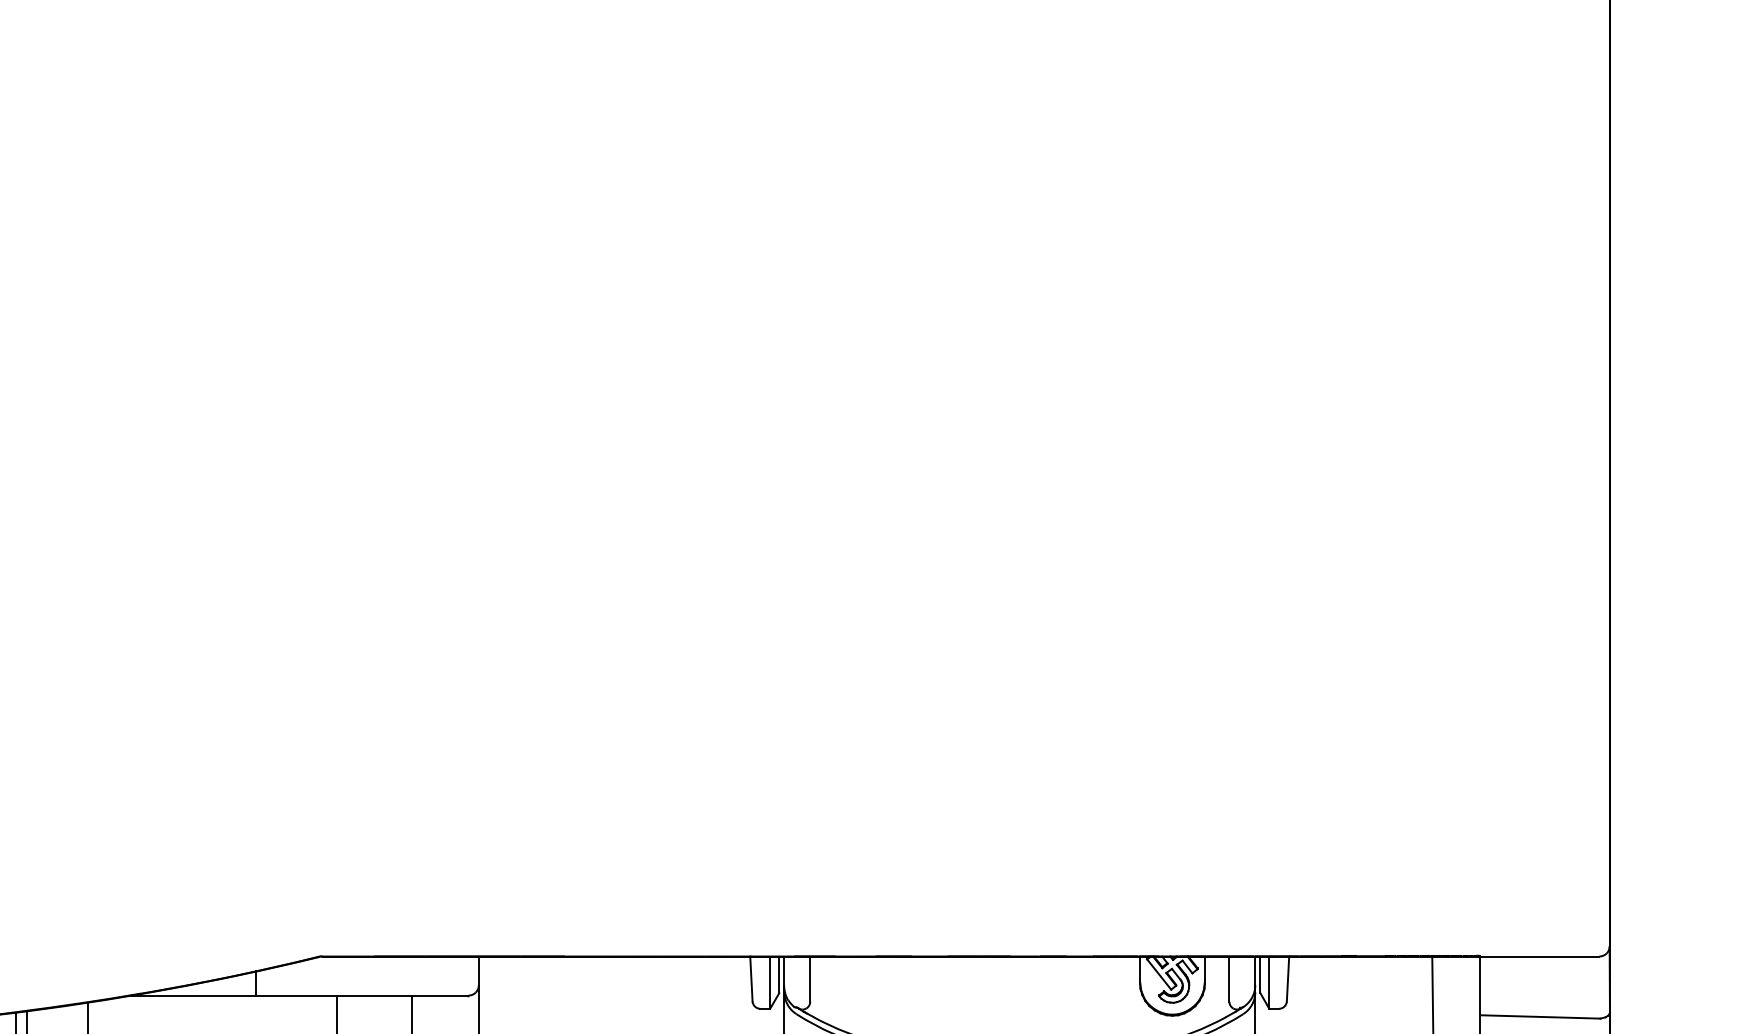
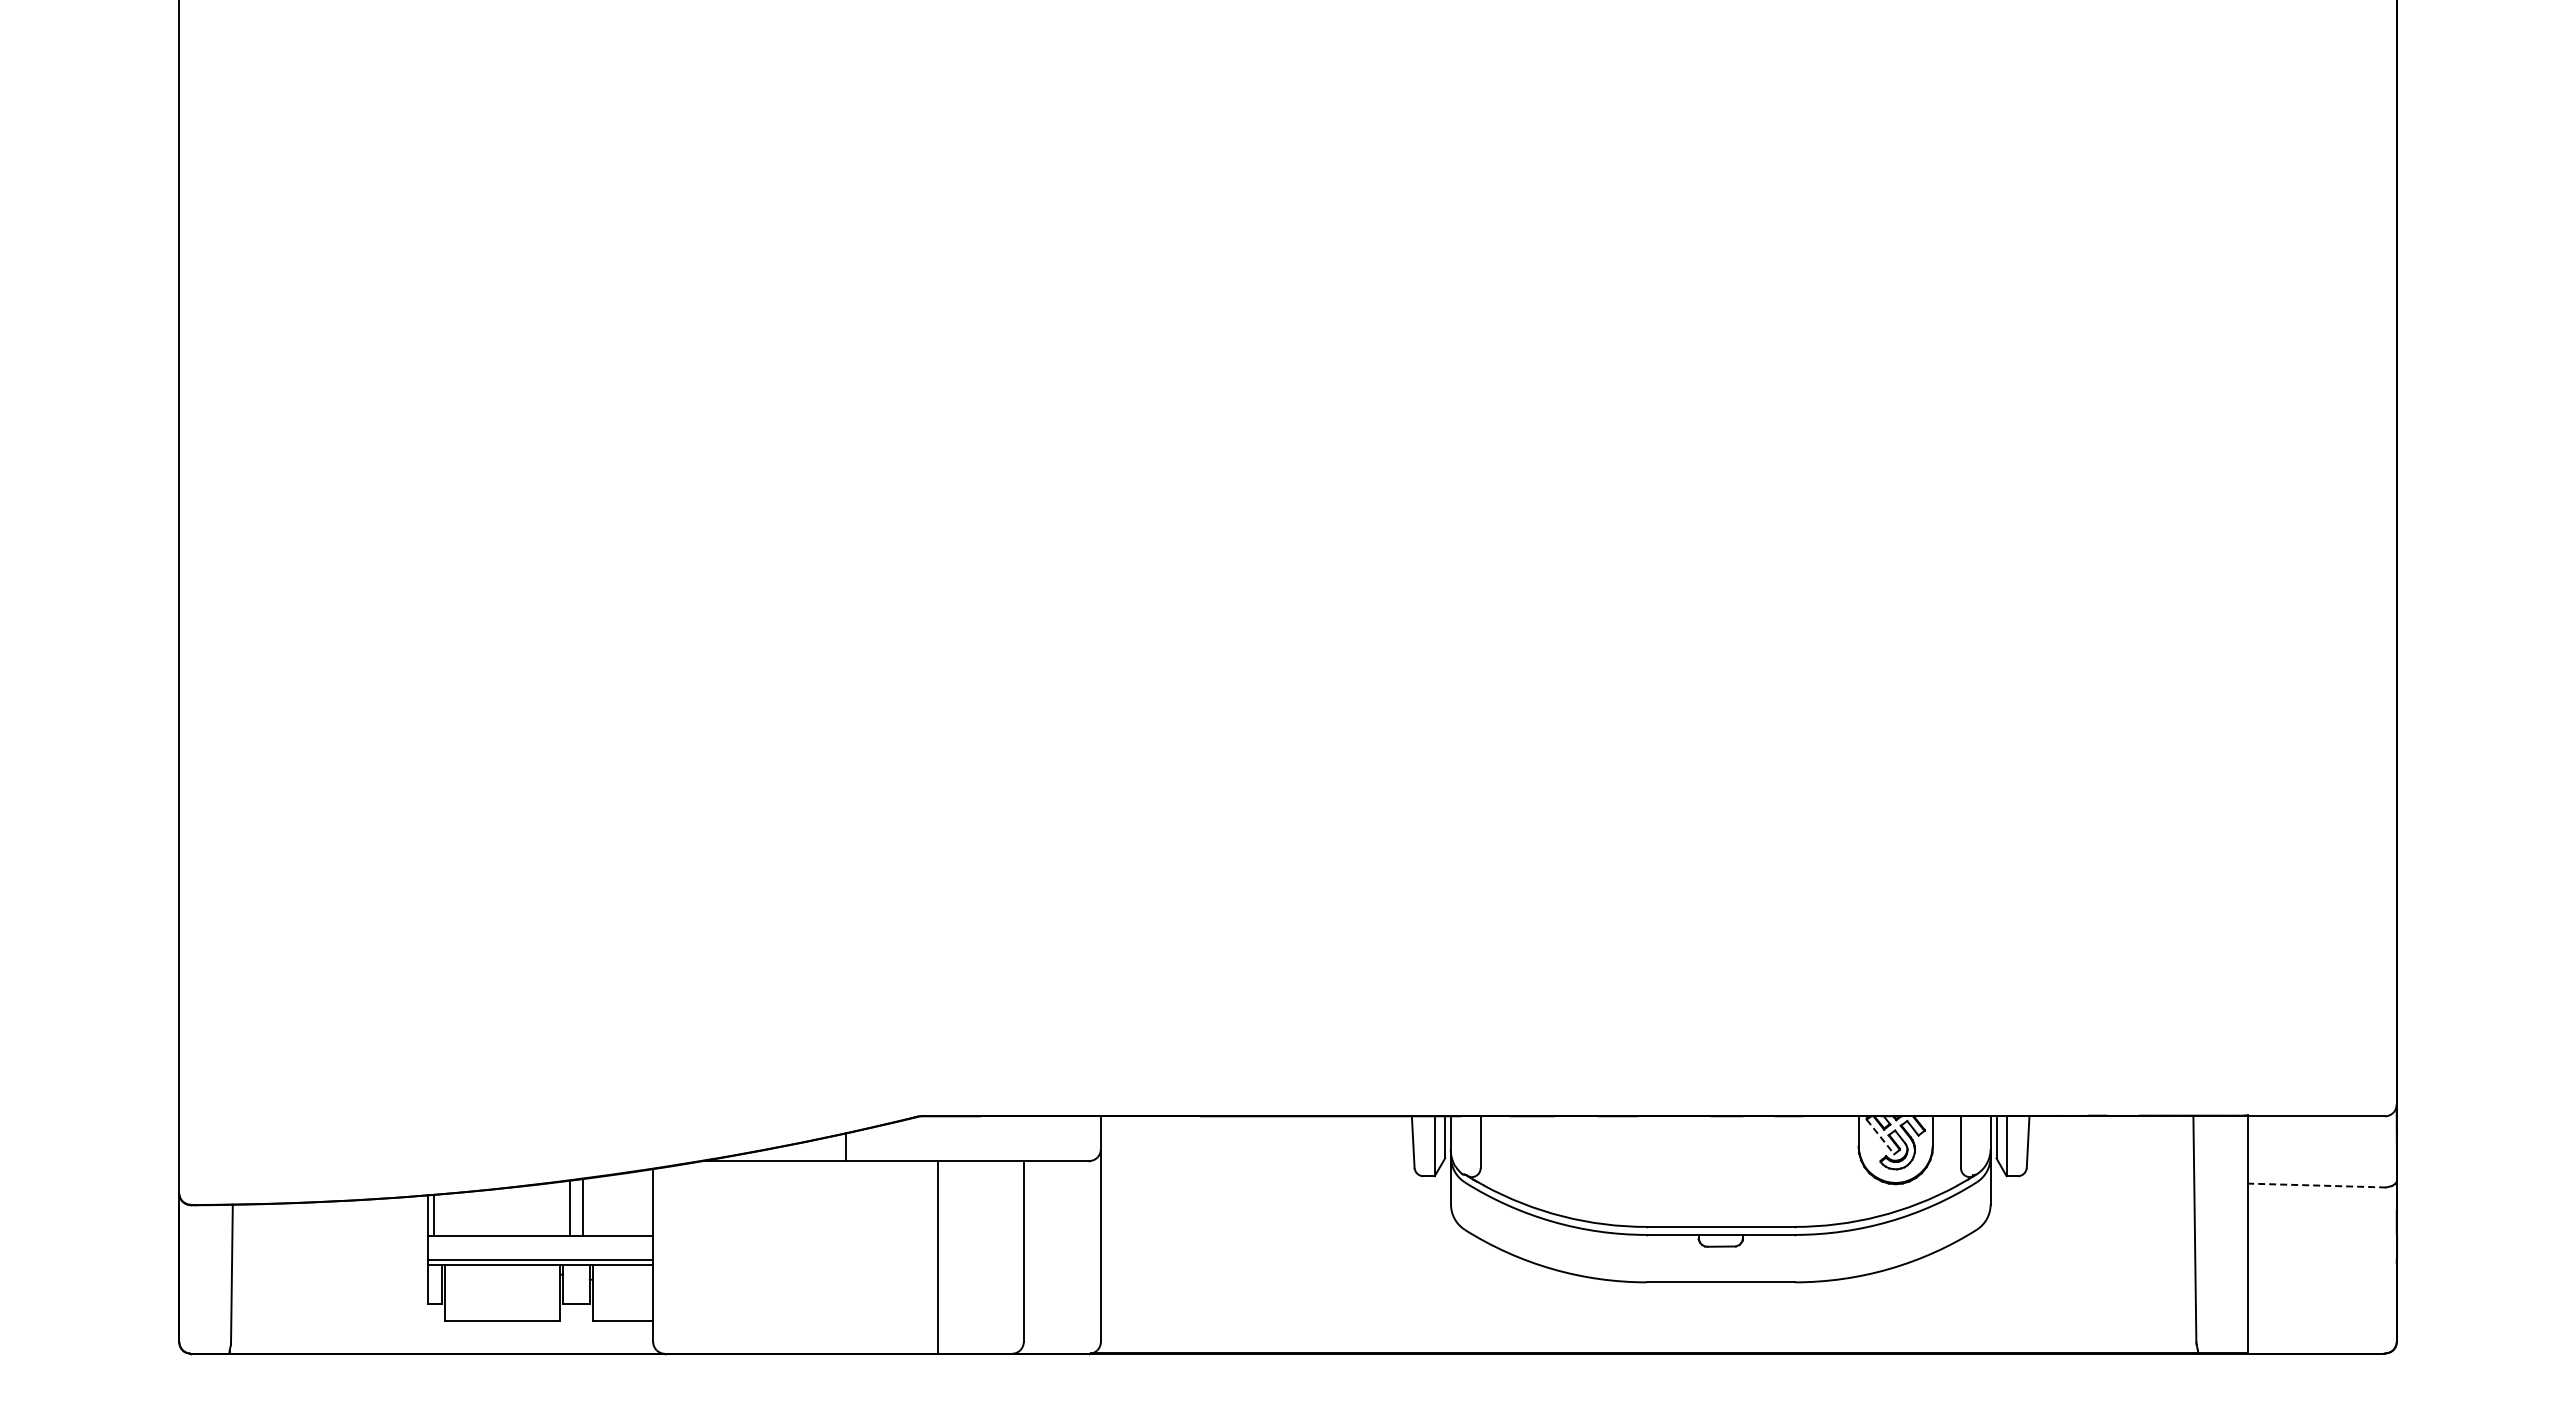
line: (1159, 975) -> (1880, 1137), solid -> dashed
line: (1540, 1016) -> (2317, 1185), solid -> dashed

